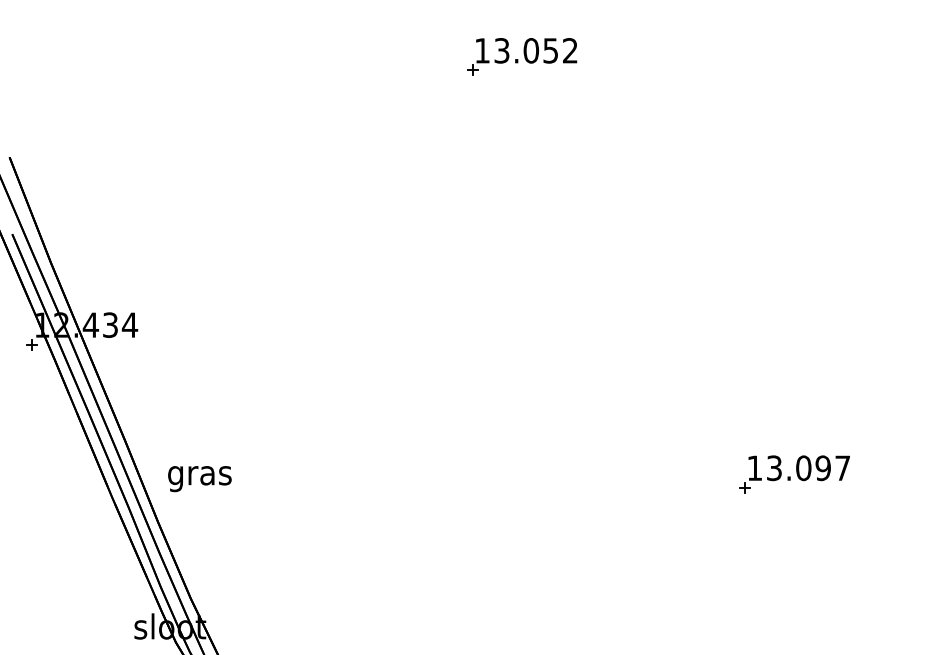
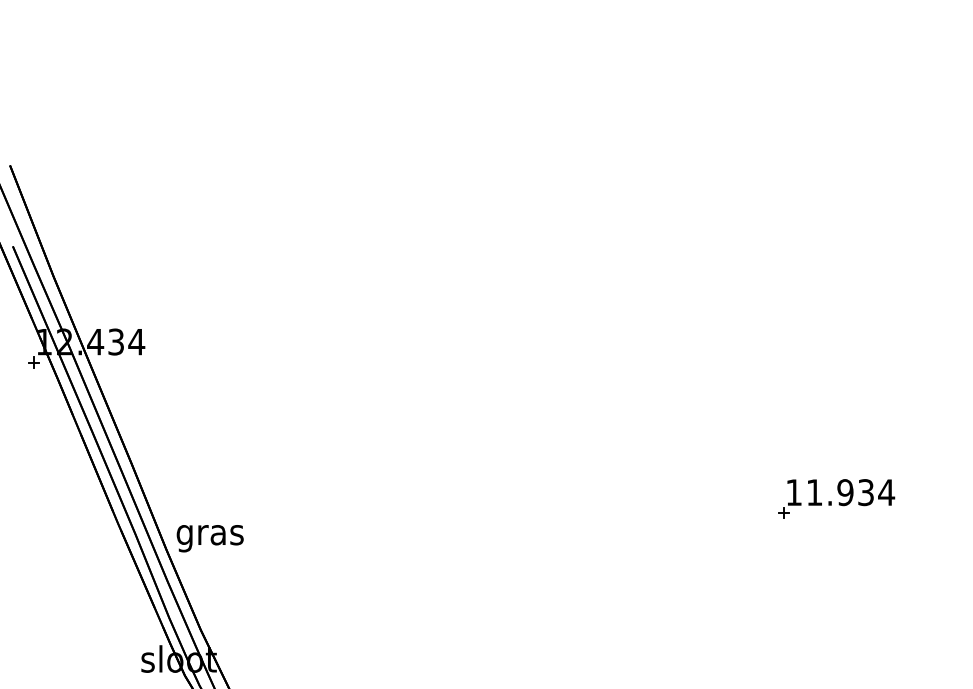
part: (522, 56) -> (549, 59), removed
text: (808, 468) -> (850, 492), 13.097 -> 11.934
text: (199, 479) -> (209, 539), moved

